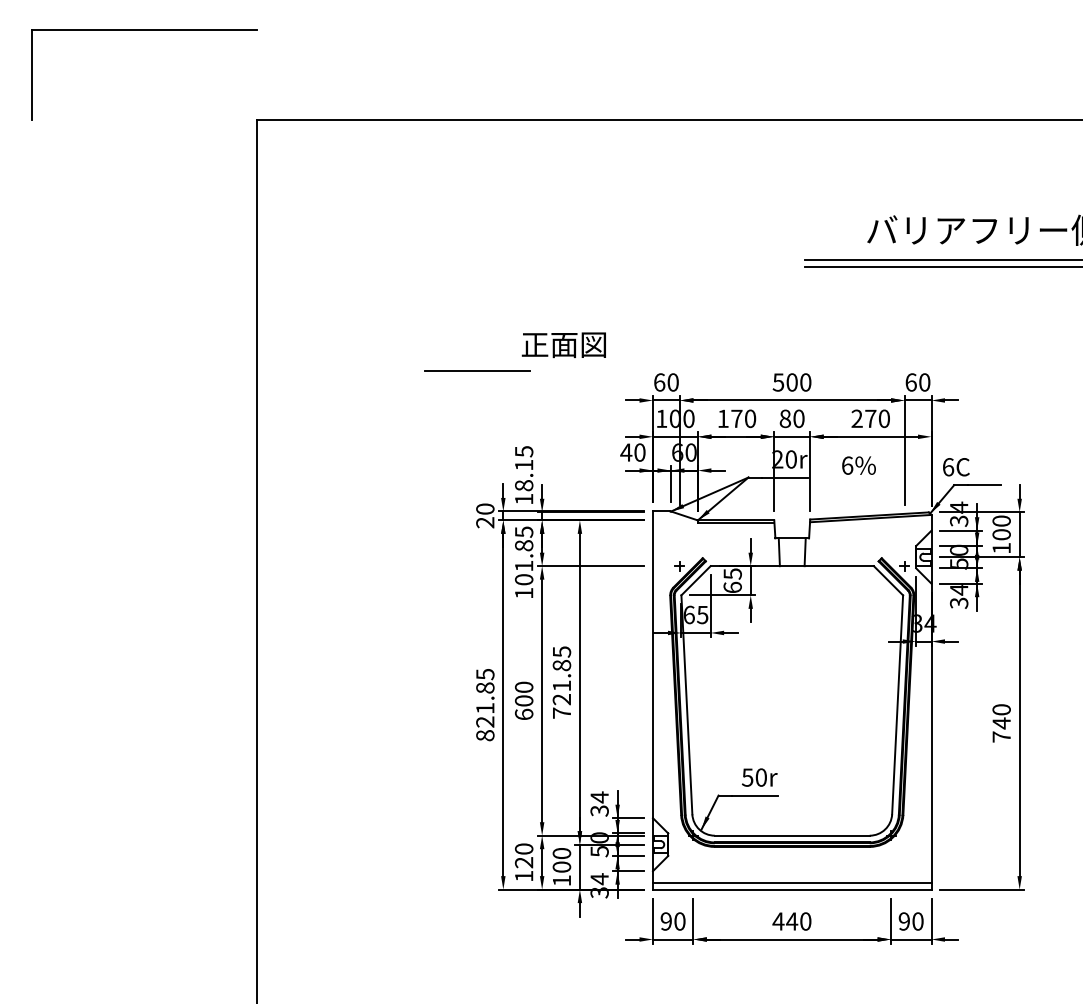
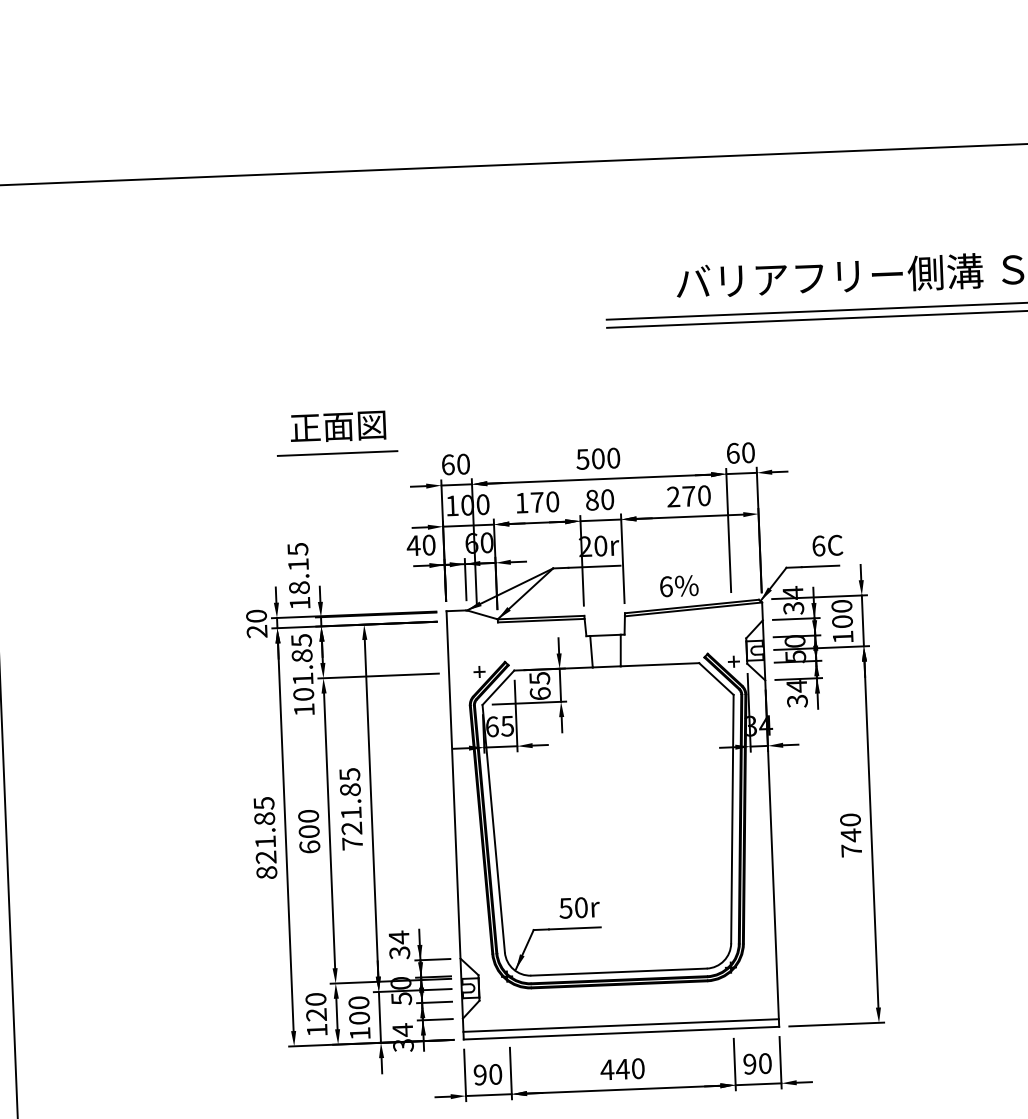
line: (477, 370) -> (337, 453), moved
text: (858, 465) -> (678, 586), moved
text: (956, 467) -> (827, 546), moved

